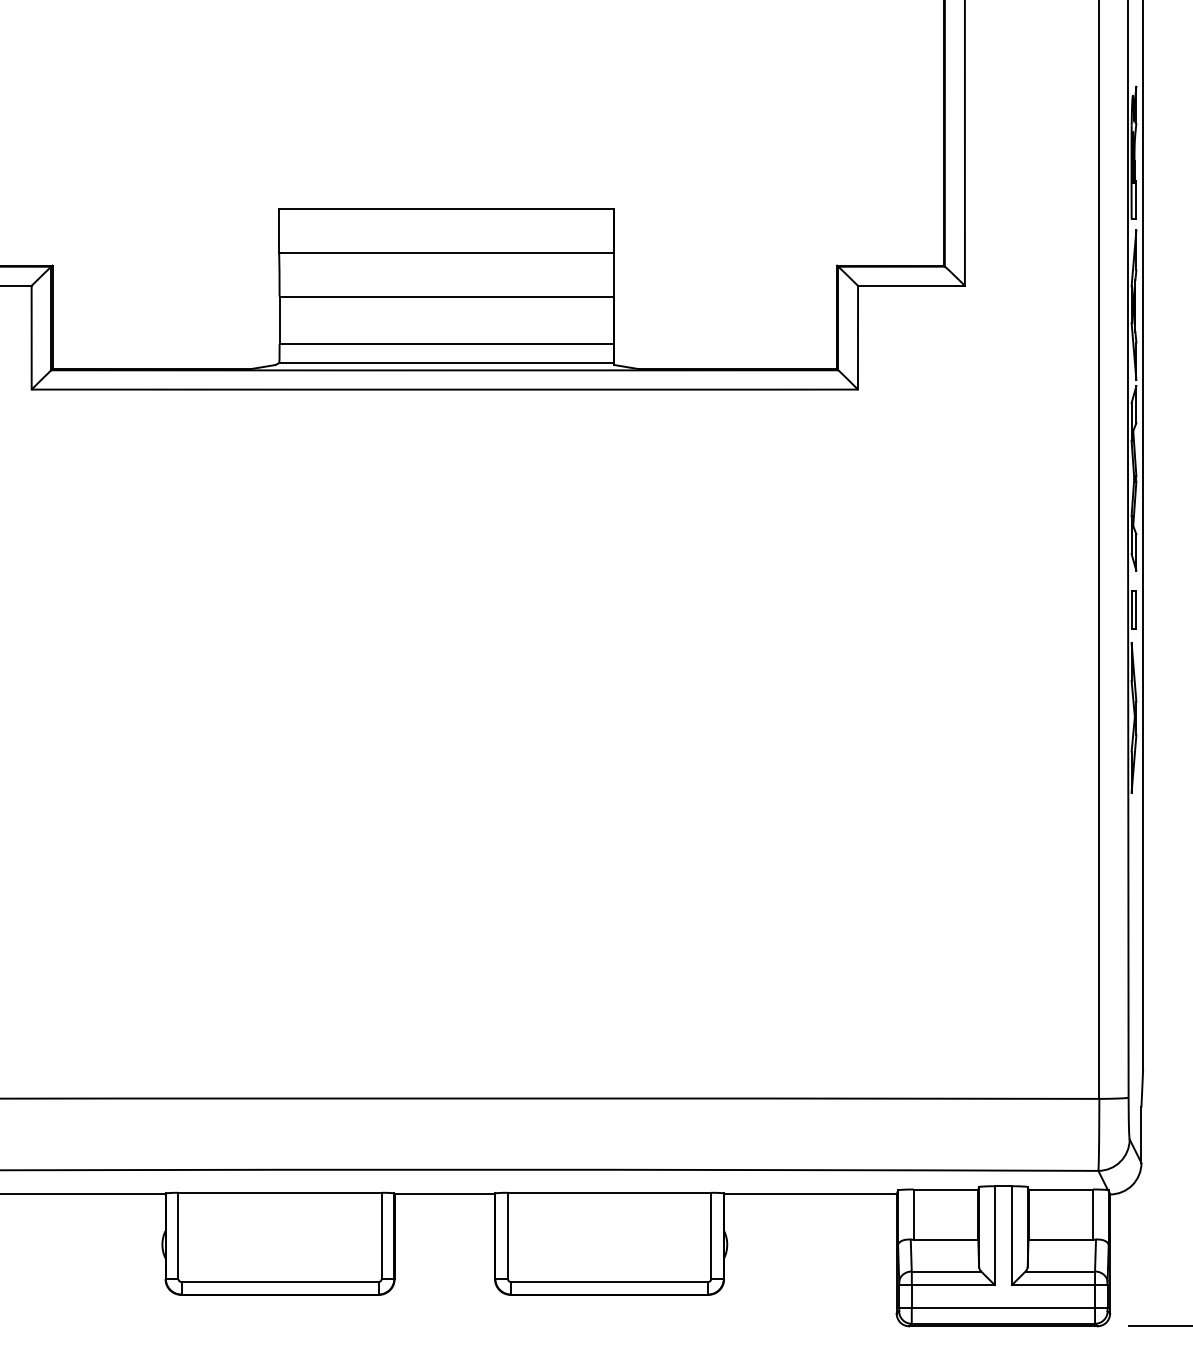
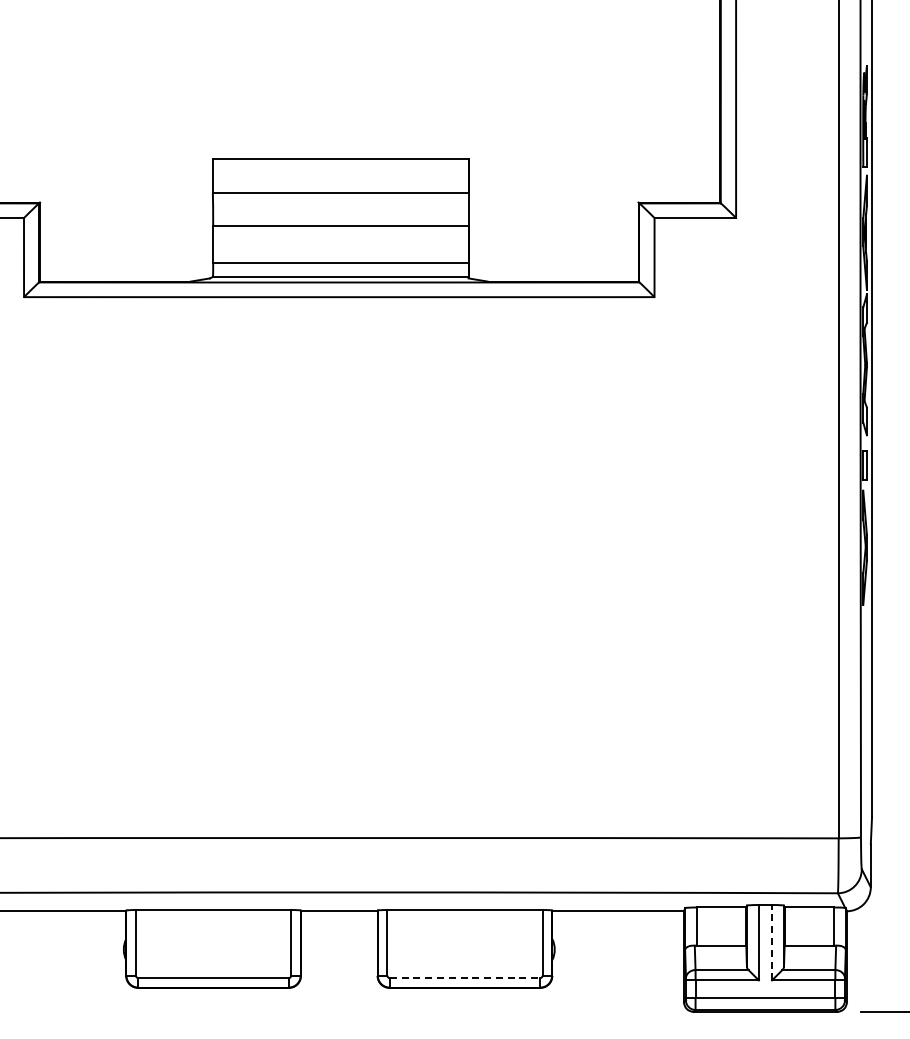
line: (1012, 1235) -> (772, 942), solid -> dashed
line: (610, 1282) -> (465, 978), solid -> dashed

